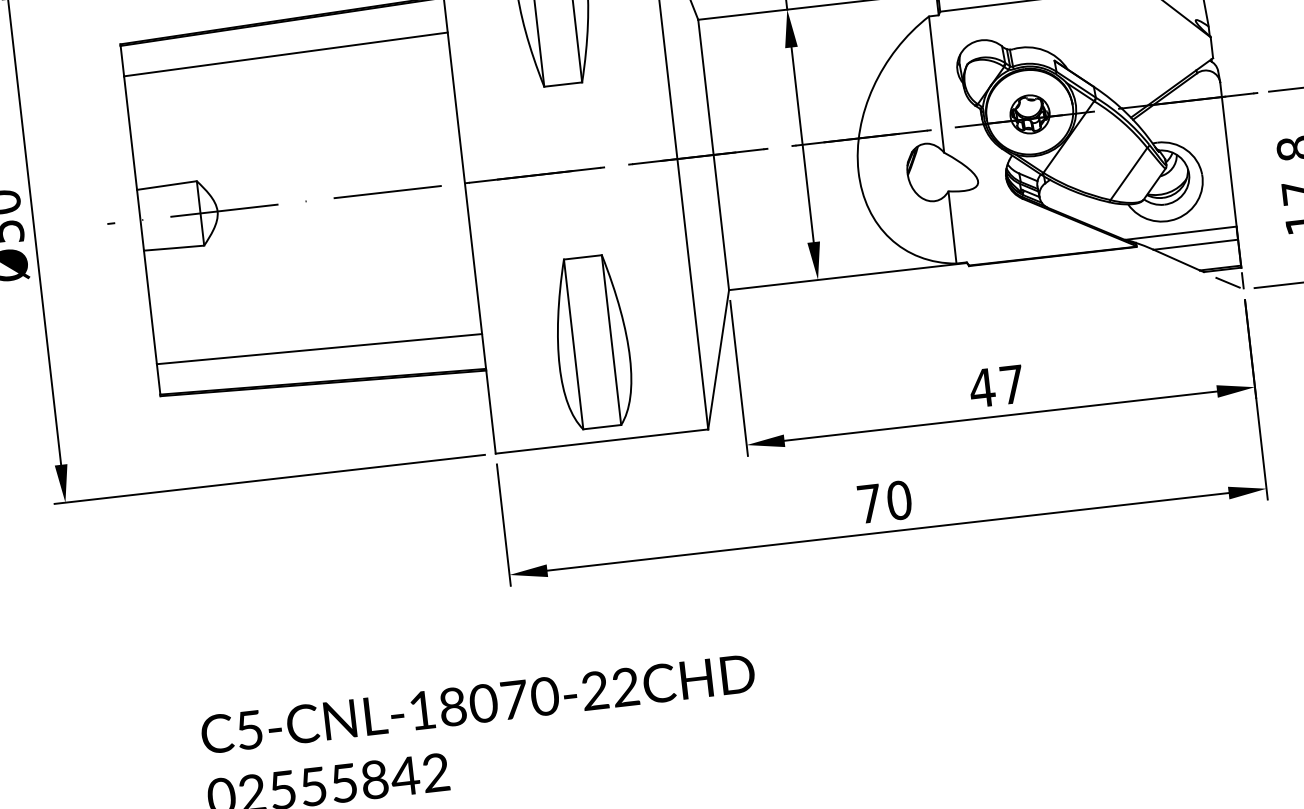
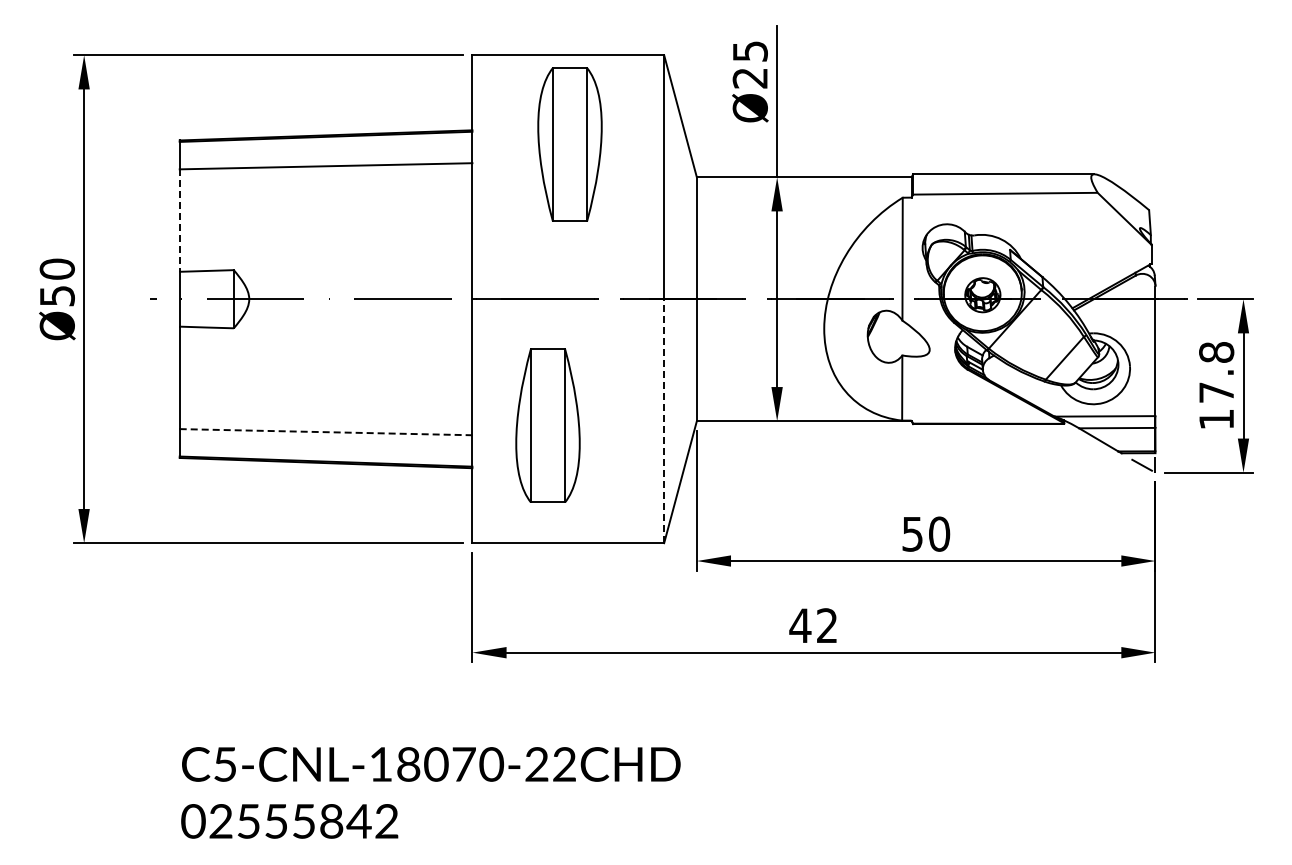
line: (130, 134) -> (179, 221), solid -> dashed
line: (693, 294) -> (664, 421), solid -> dashed
part: (591, 342) -> (547, 425), moved
line: (320, 349) -> (326, 432), solid -> dashed
text: (996, 385) -> (925, 533), 47 -> 50
text: (884, 501) -> (813, 625), 70 -> 42

